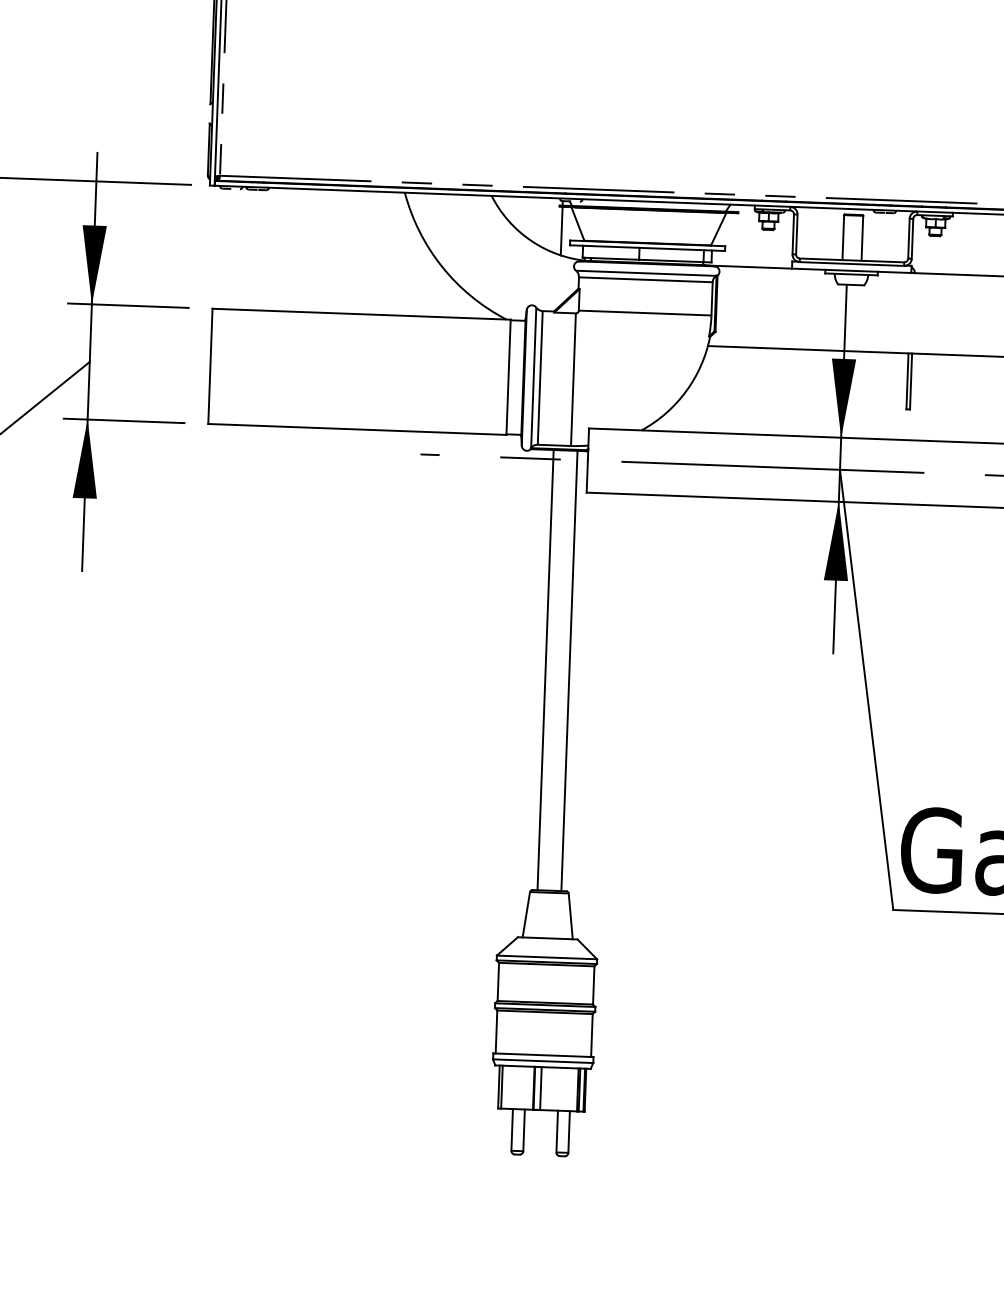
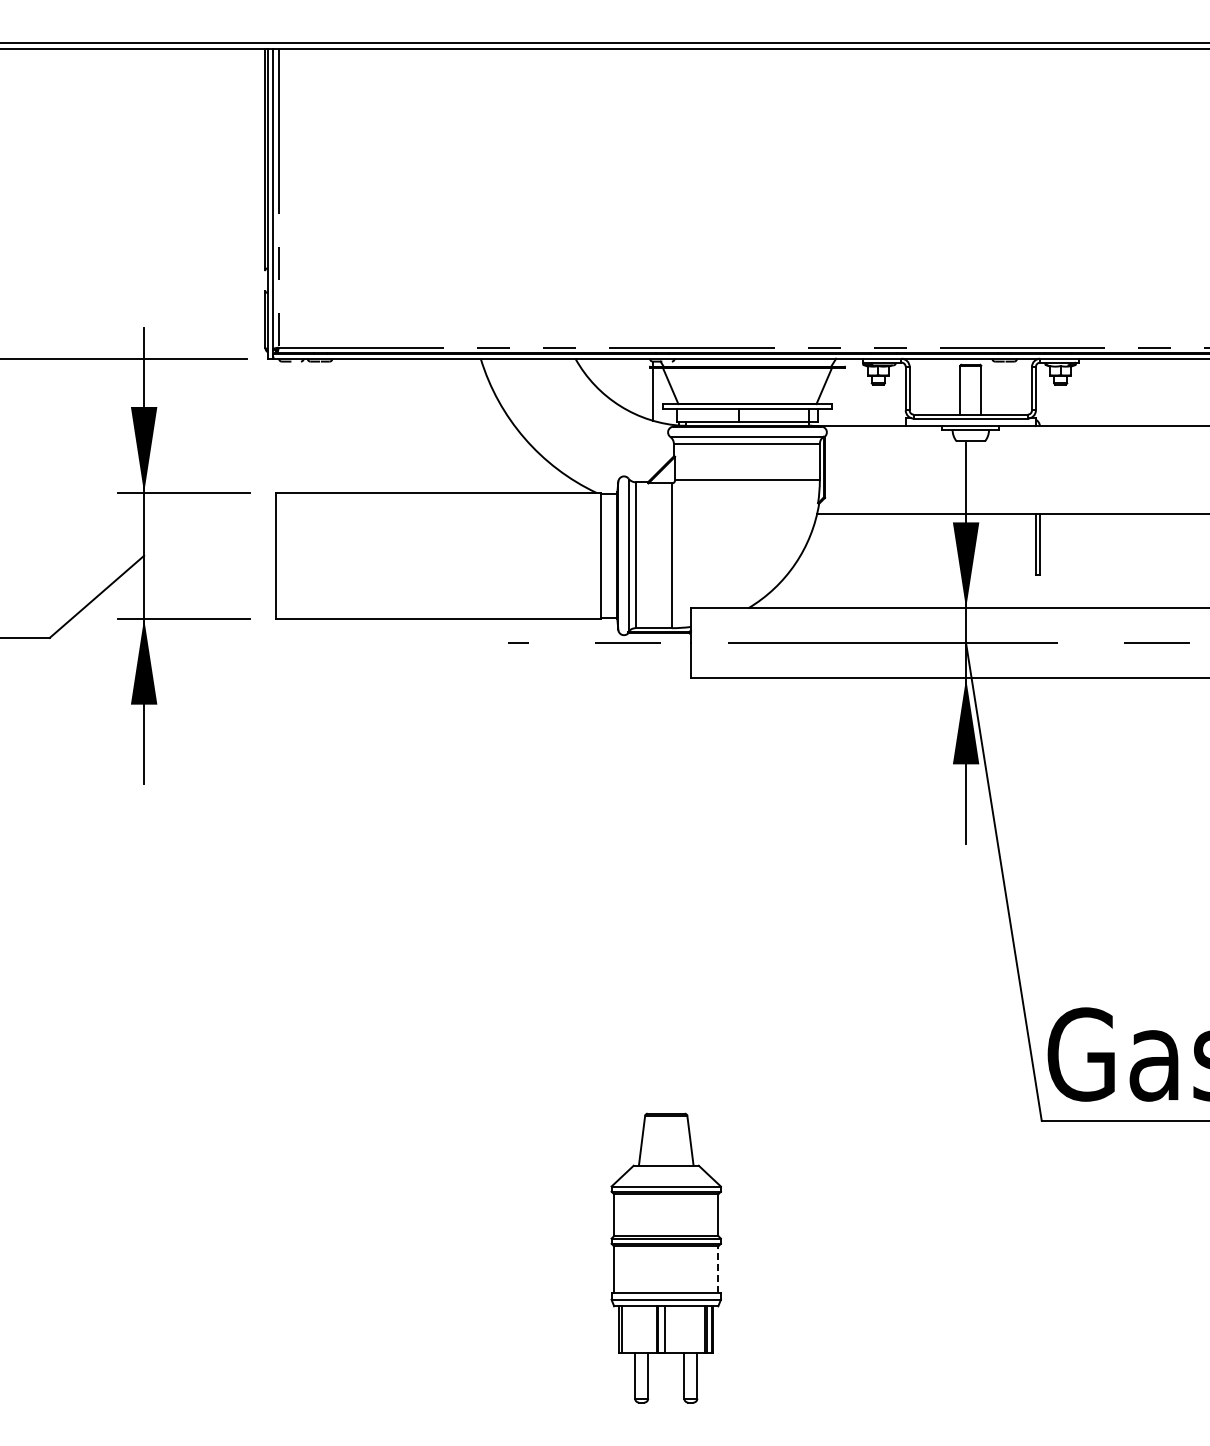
line: (545, 670) -> (653, 873), removed
line: (569, 671) -> (679, 873), removed
line: (592, 1035) -> (718, 1269), solid -> dashed

